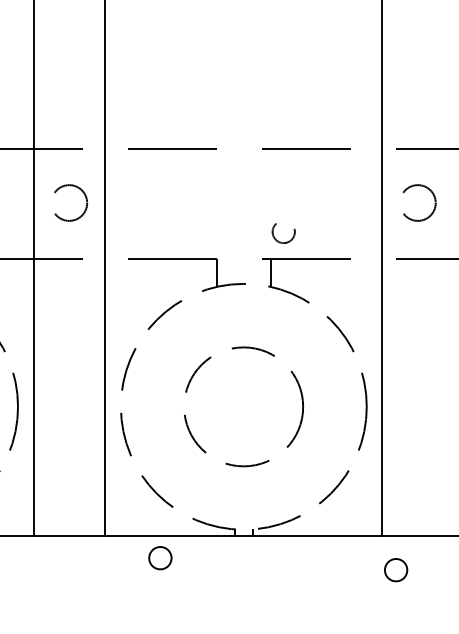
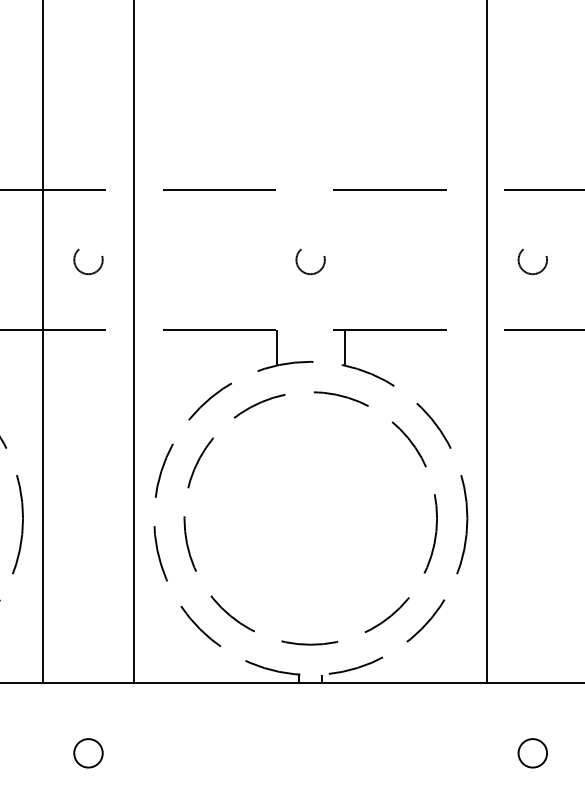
circle: (69, 205) -> (88, 261), size x0.62
circle: (418, 205) -> (533, 261), size x0.62
circle: (283, 233) -> (310, 261), moved
circle: (243, 406) -> (310, 518), size x1.67
circle: (160, 558) -> (88, 753), moved
circle: (396, 570) -> (533, 753), moved

